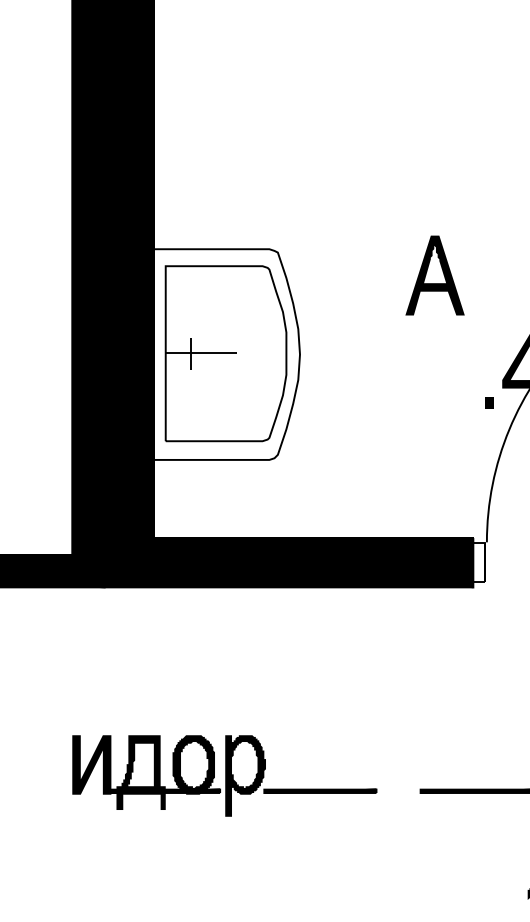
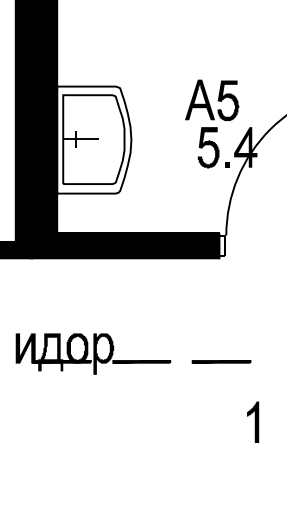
fill: (489, 276) -> (227, 100), added
fill: (451, 369) -> (208, 147), added

